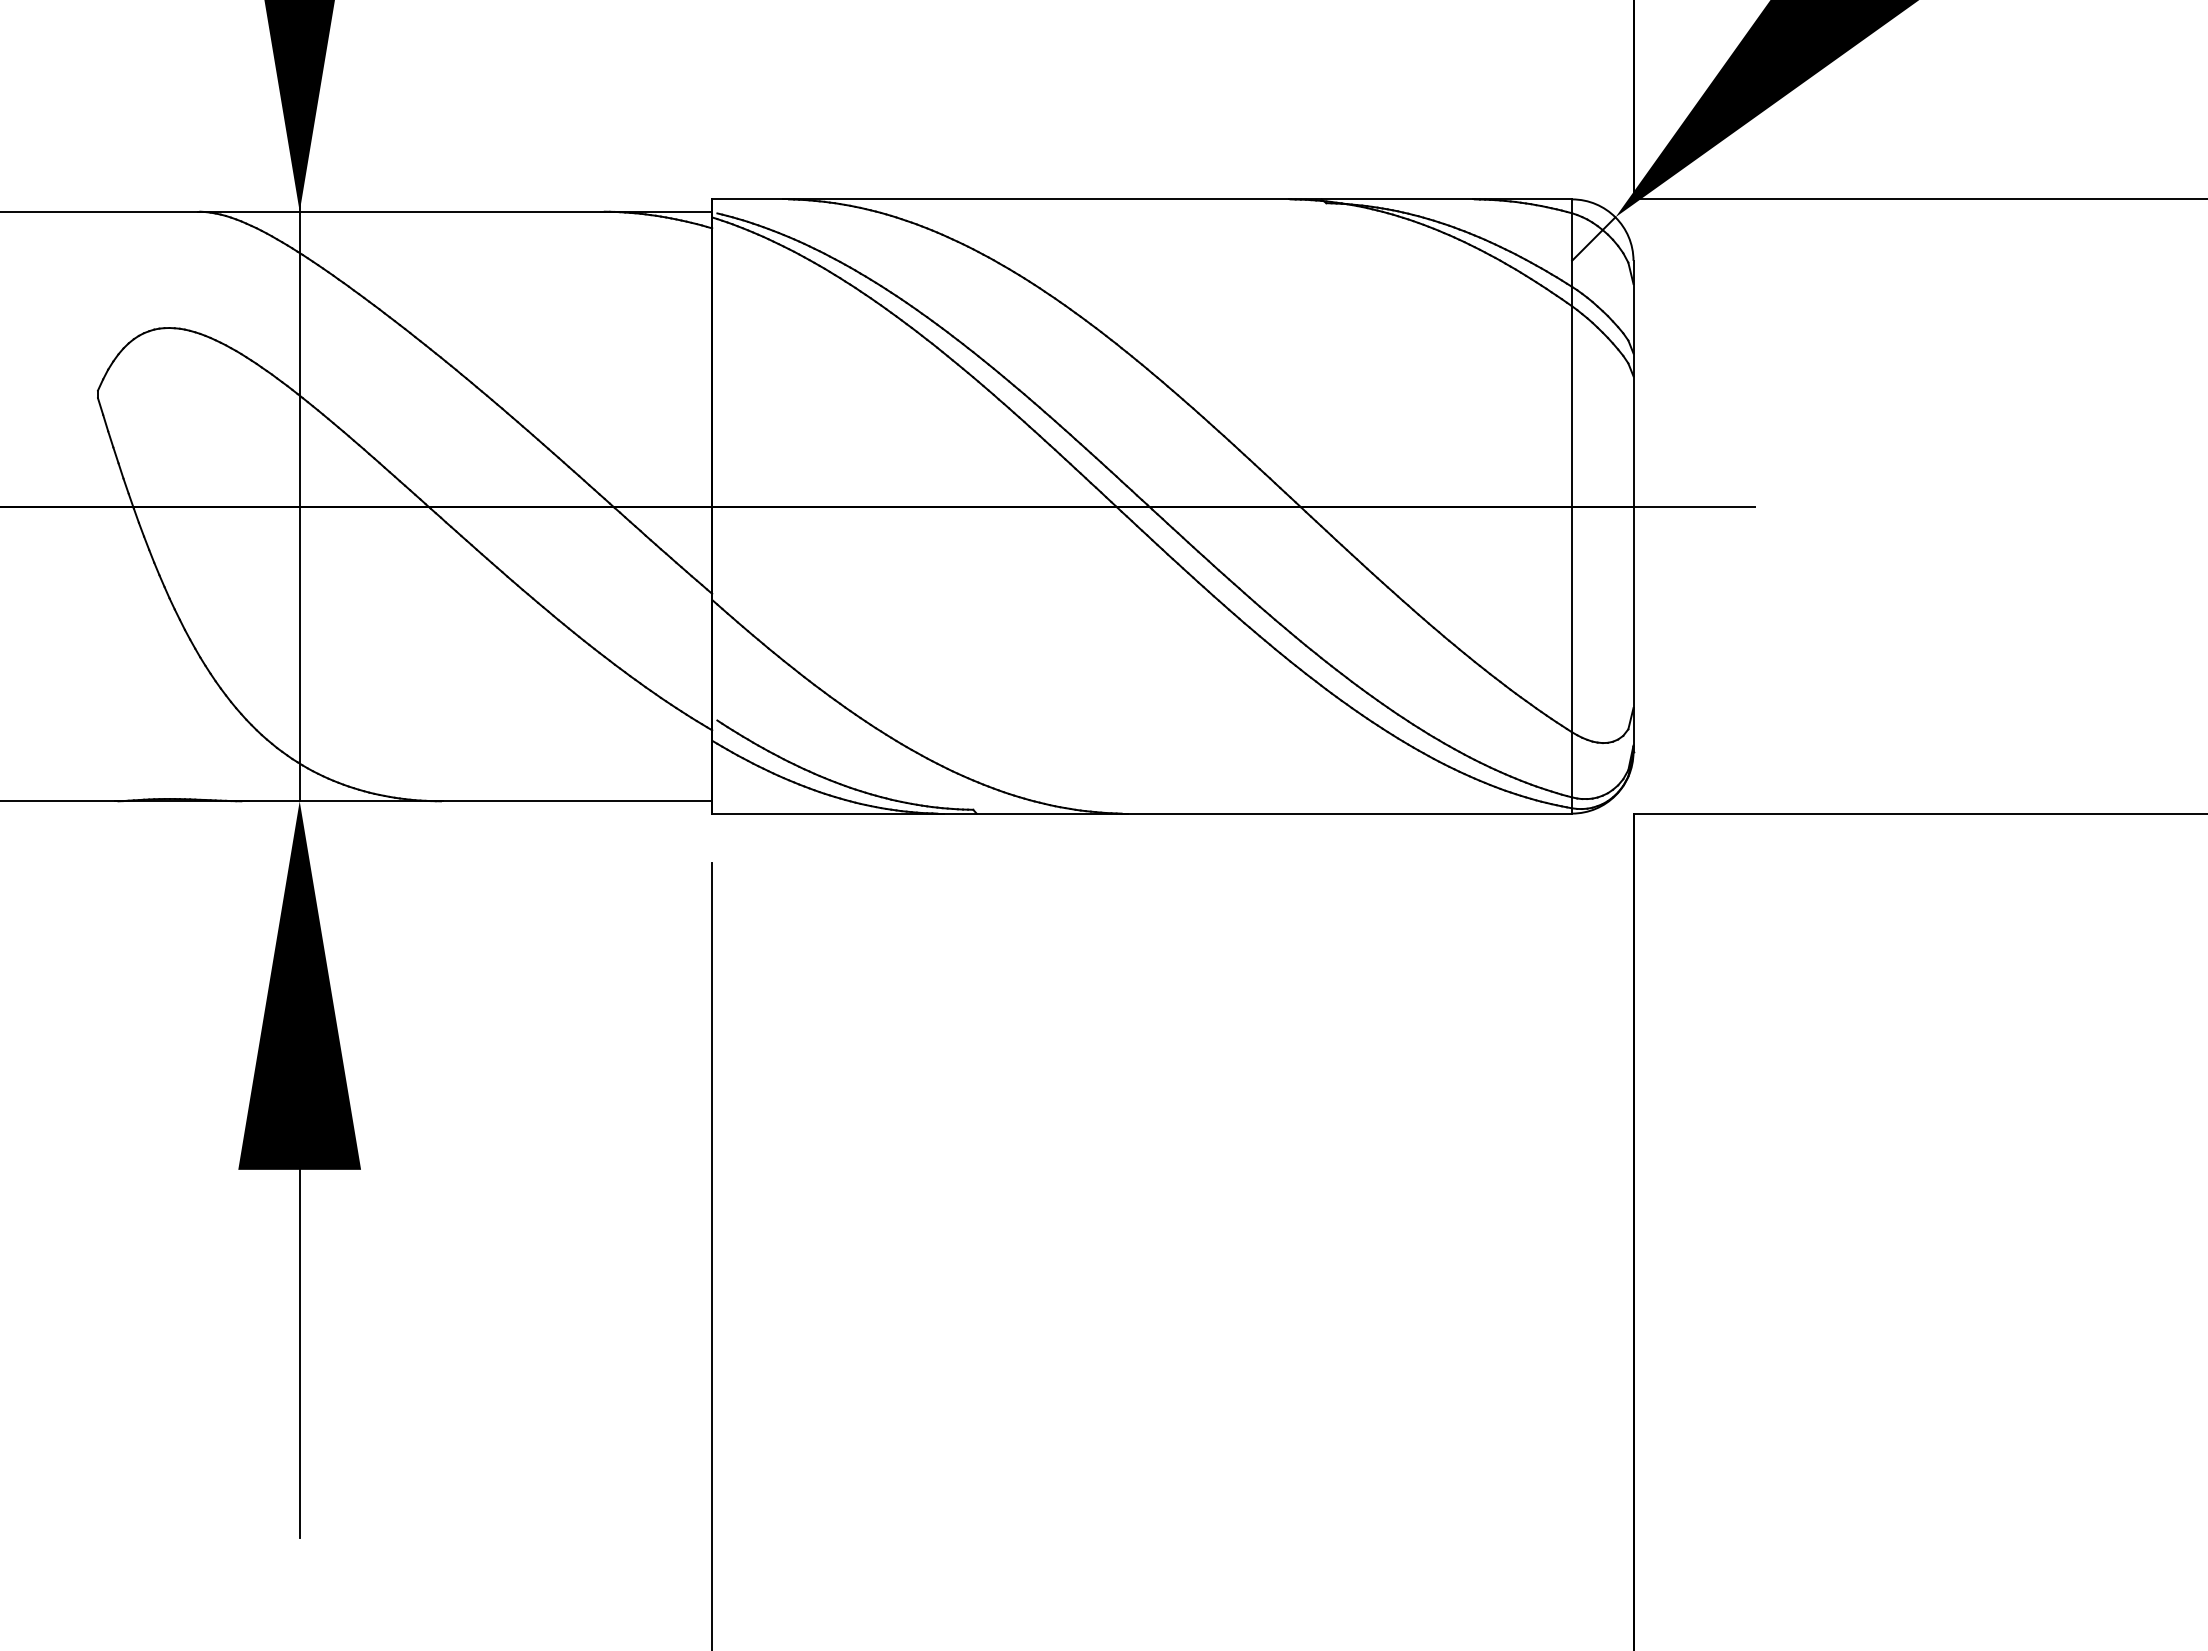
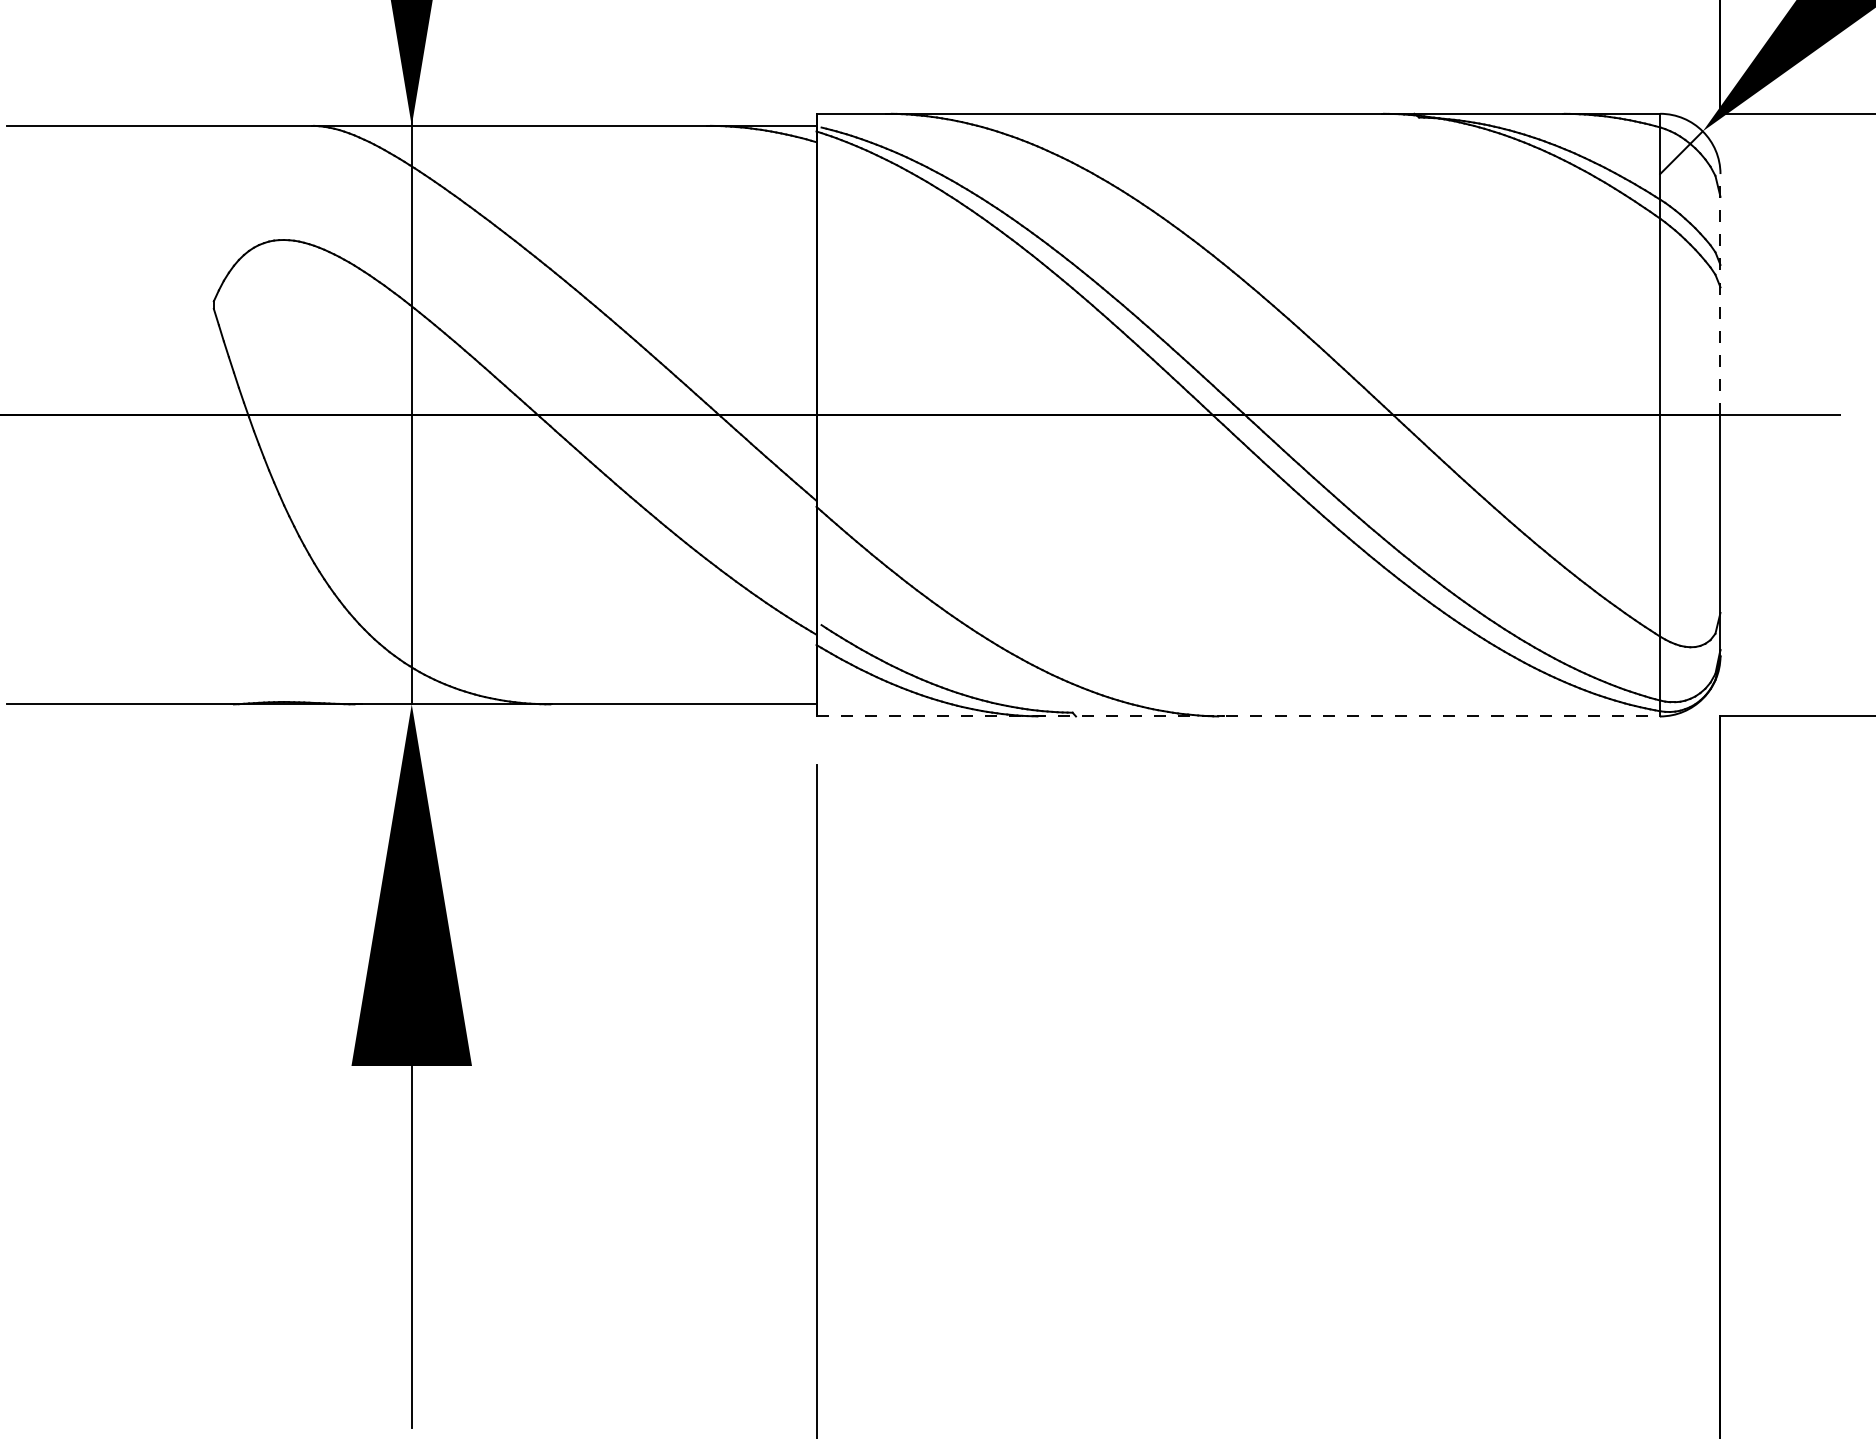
line: (1633, 383) -> (1720, 294), solid -> dashed
line: (1142, 813) -> (1238, 716), solid -> dashed

